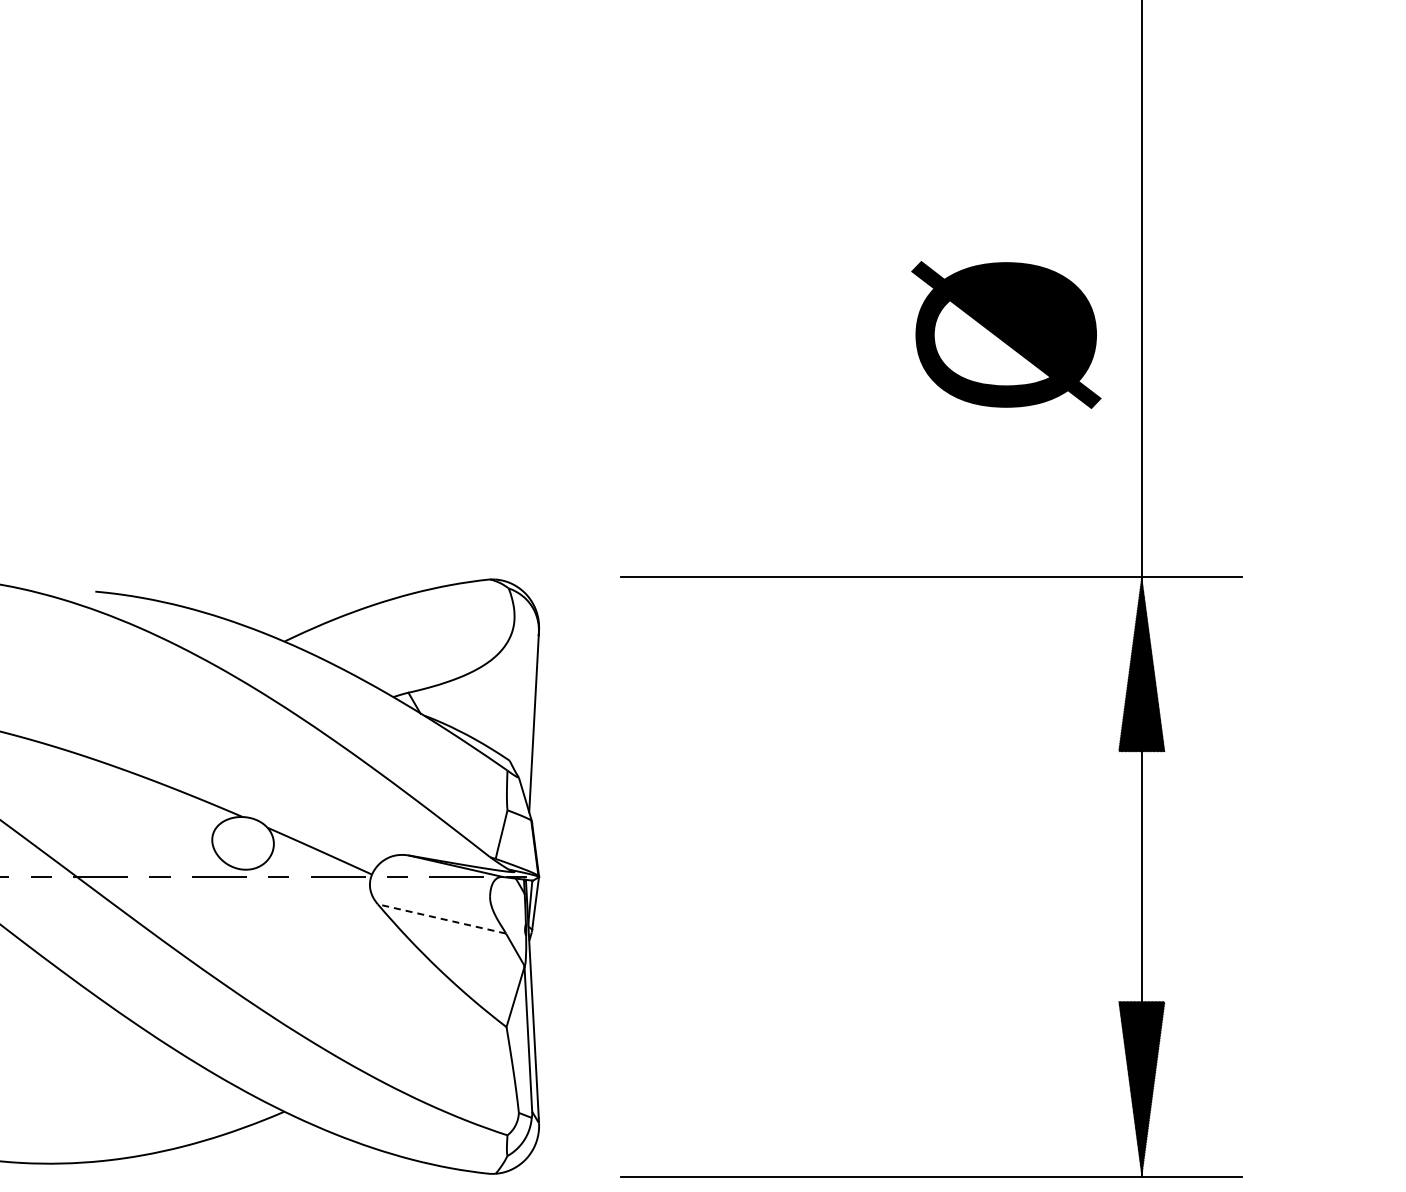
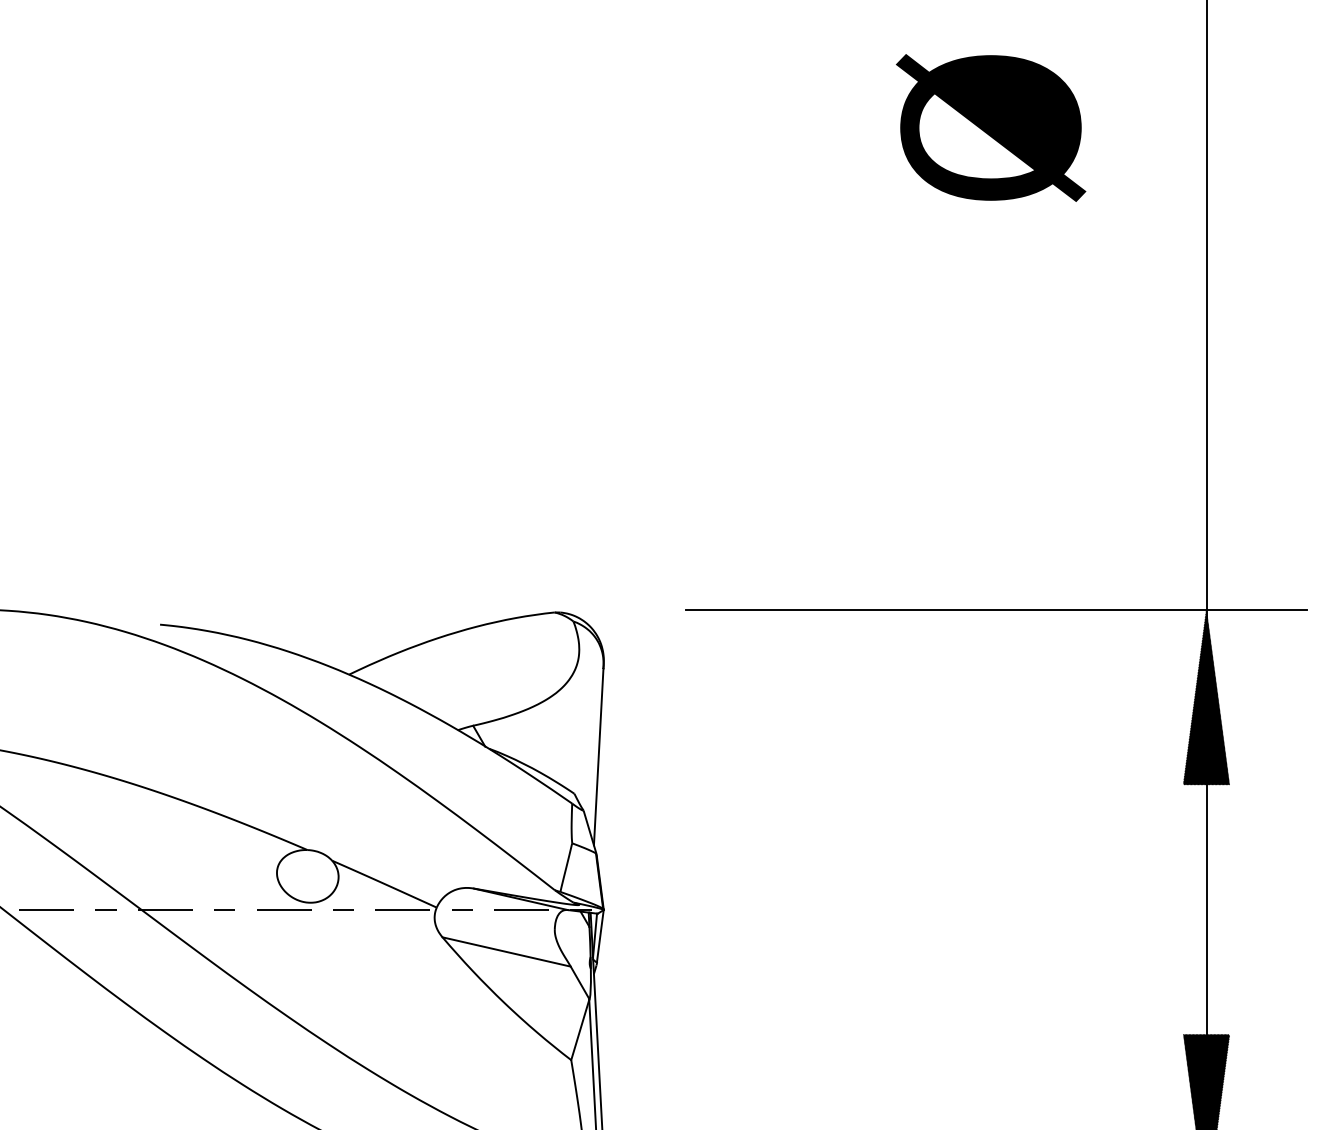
text: (1006, 334) -> (991, 127), moved
line: (441, 918) -> (506, 951), dashed -> solid

